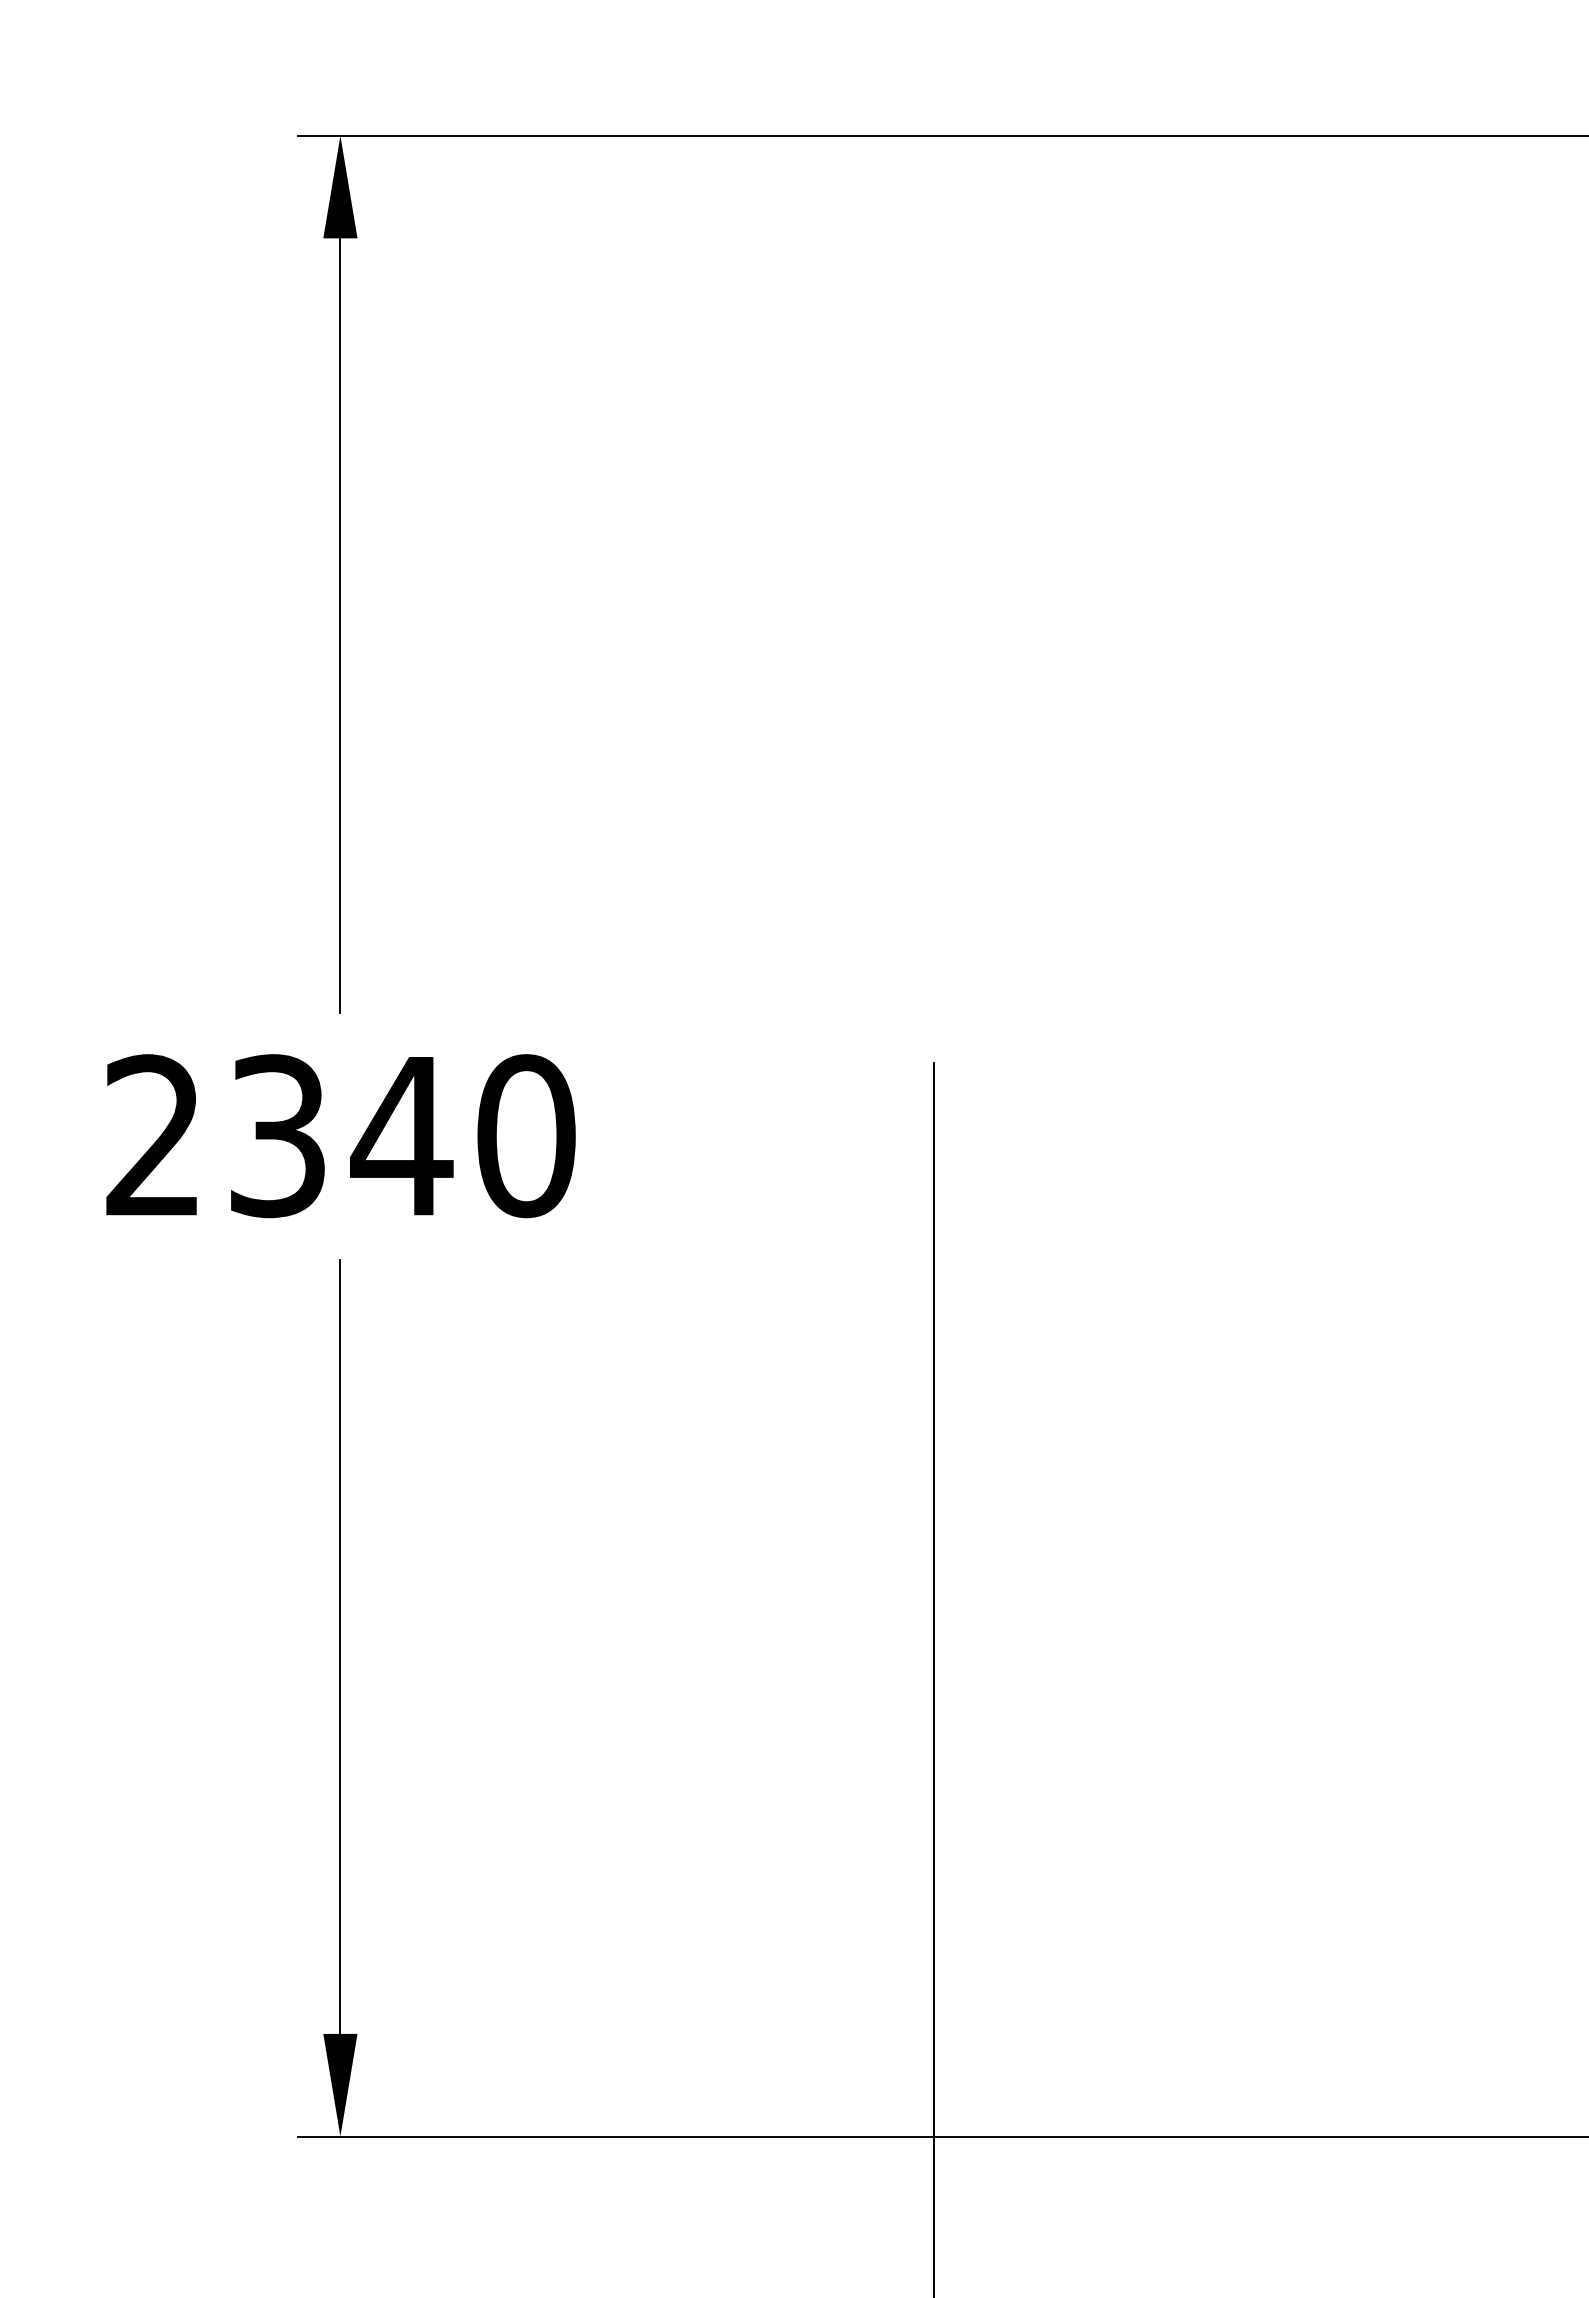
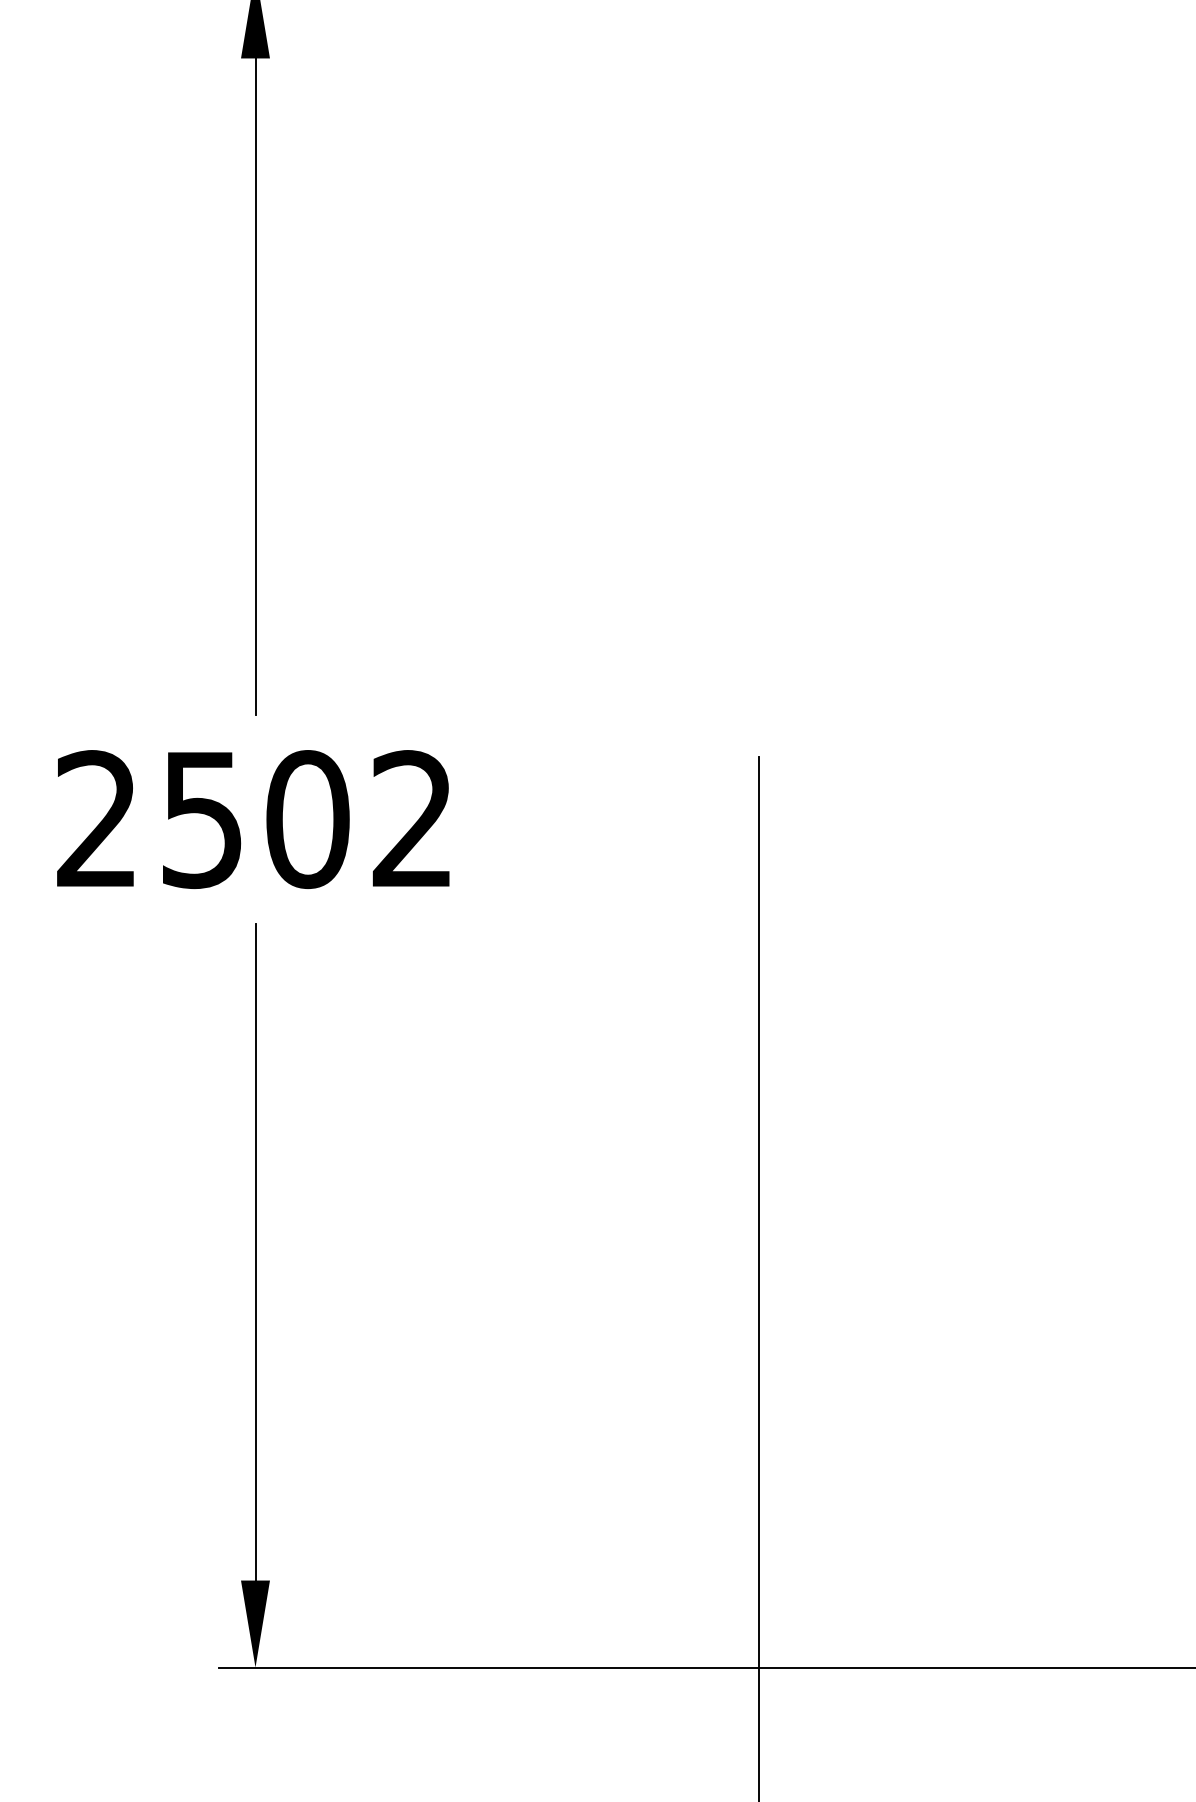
text: (403, 1136) -> (308, 819), 2340 -> 2502

